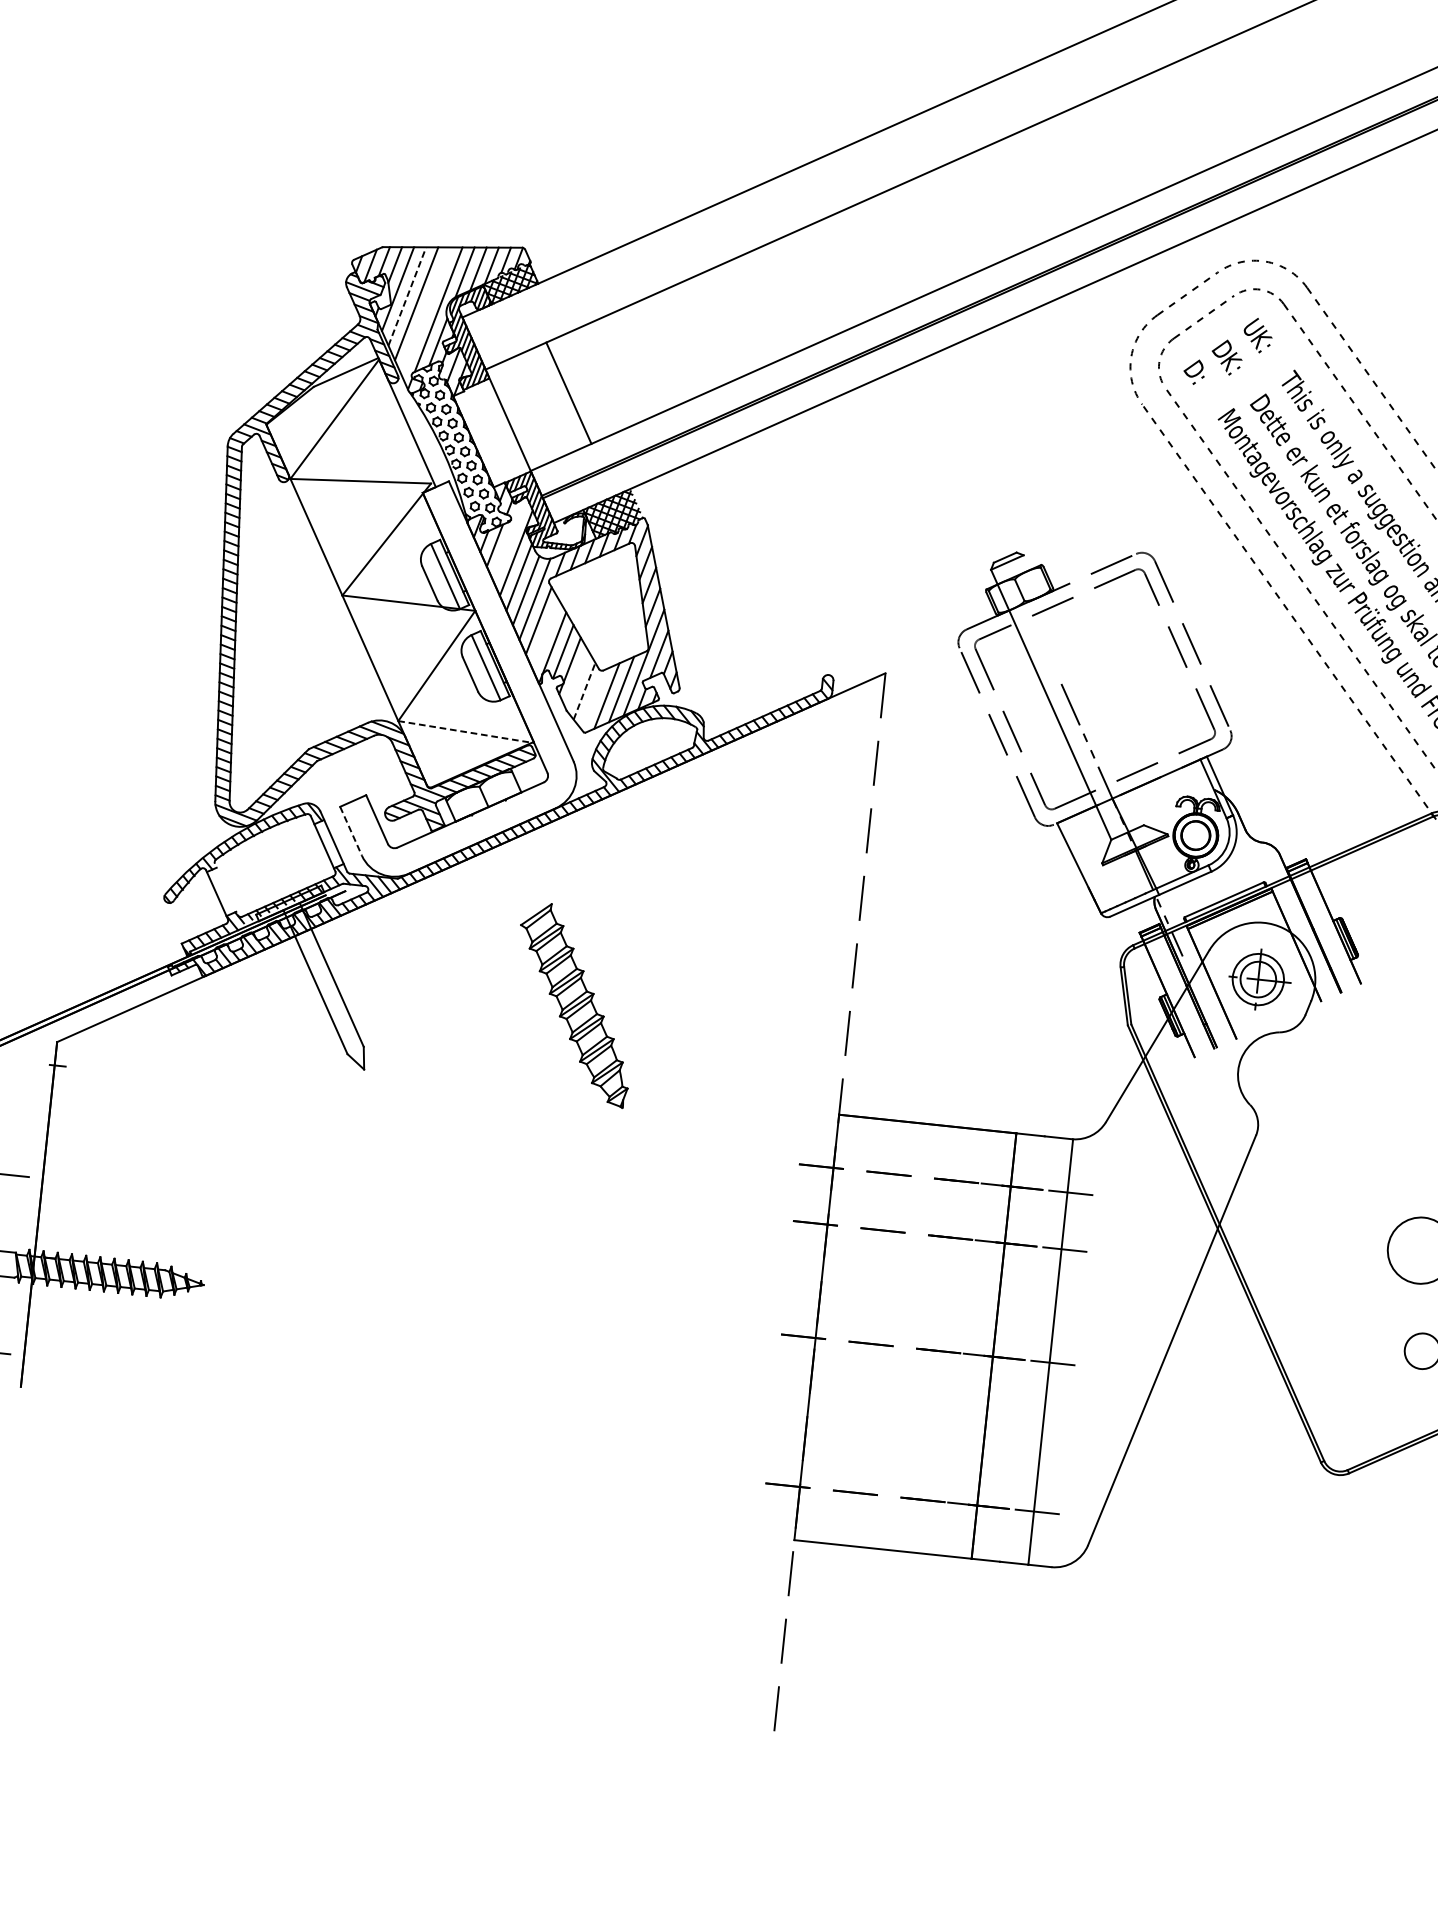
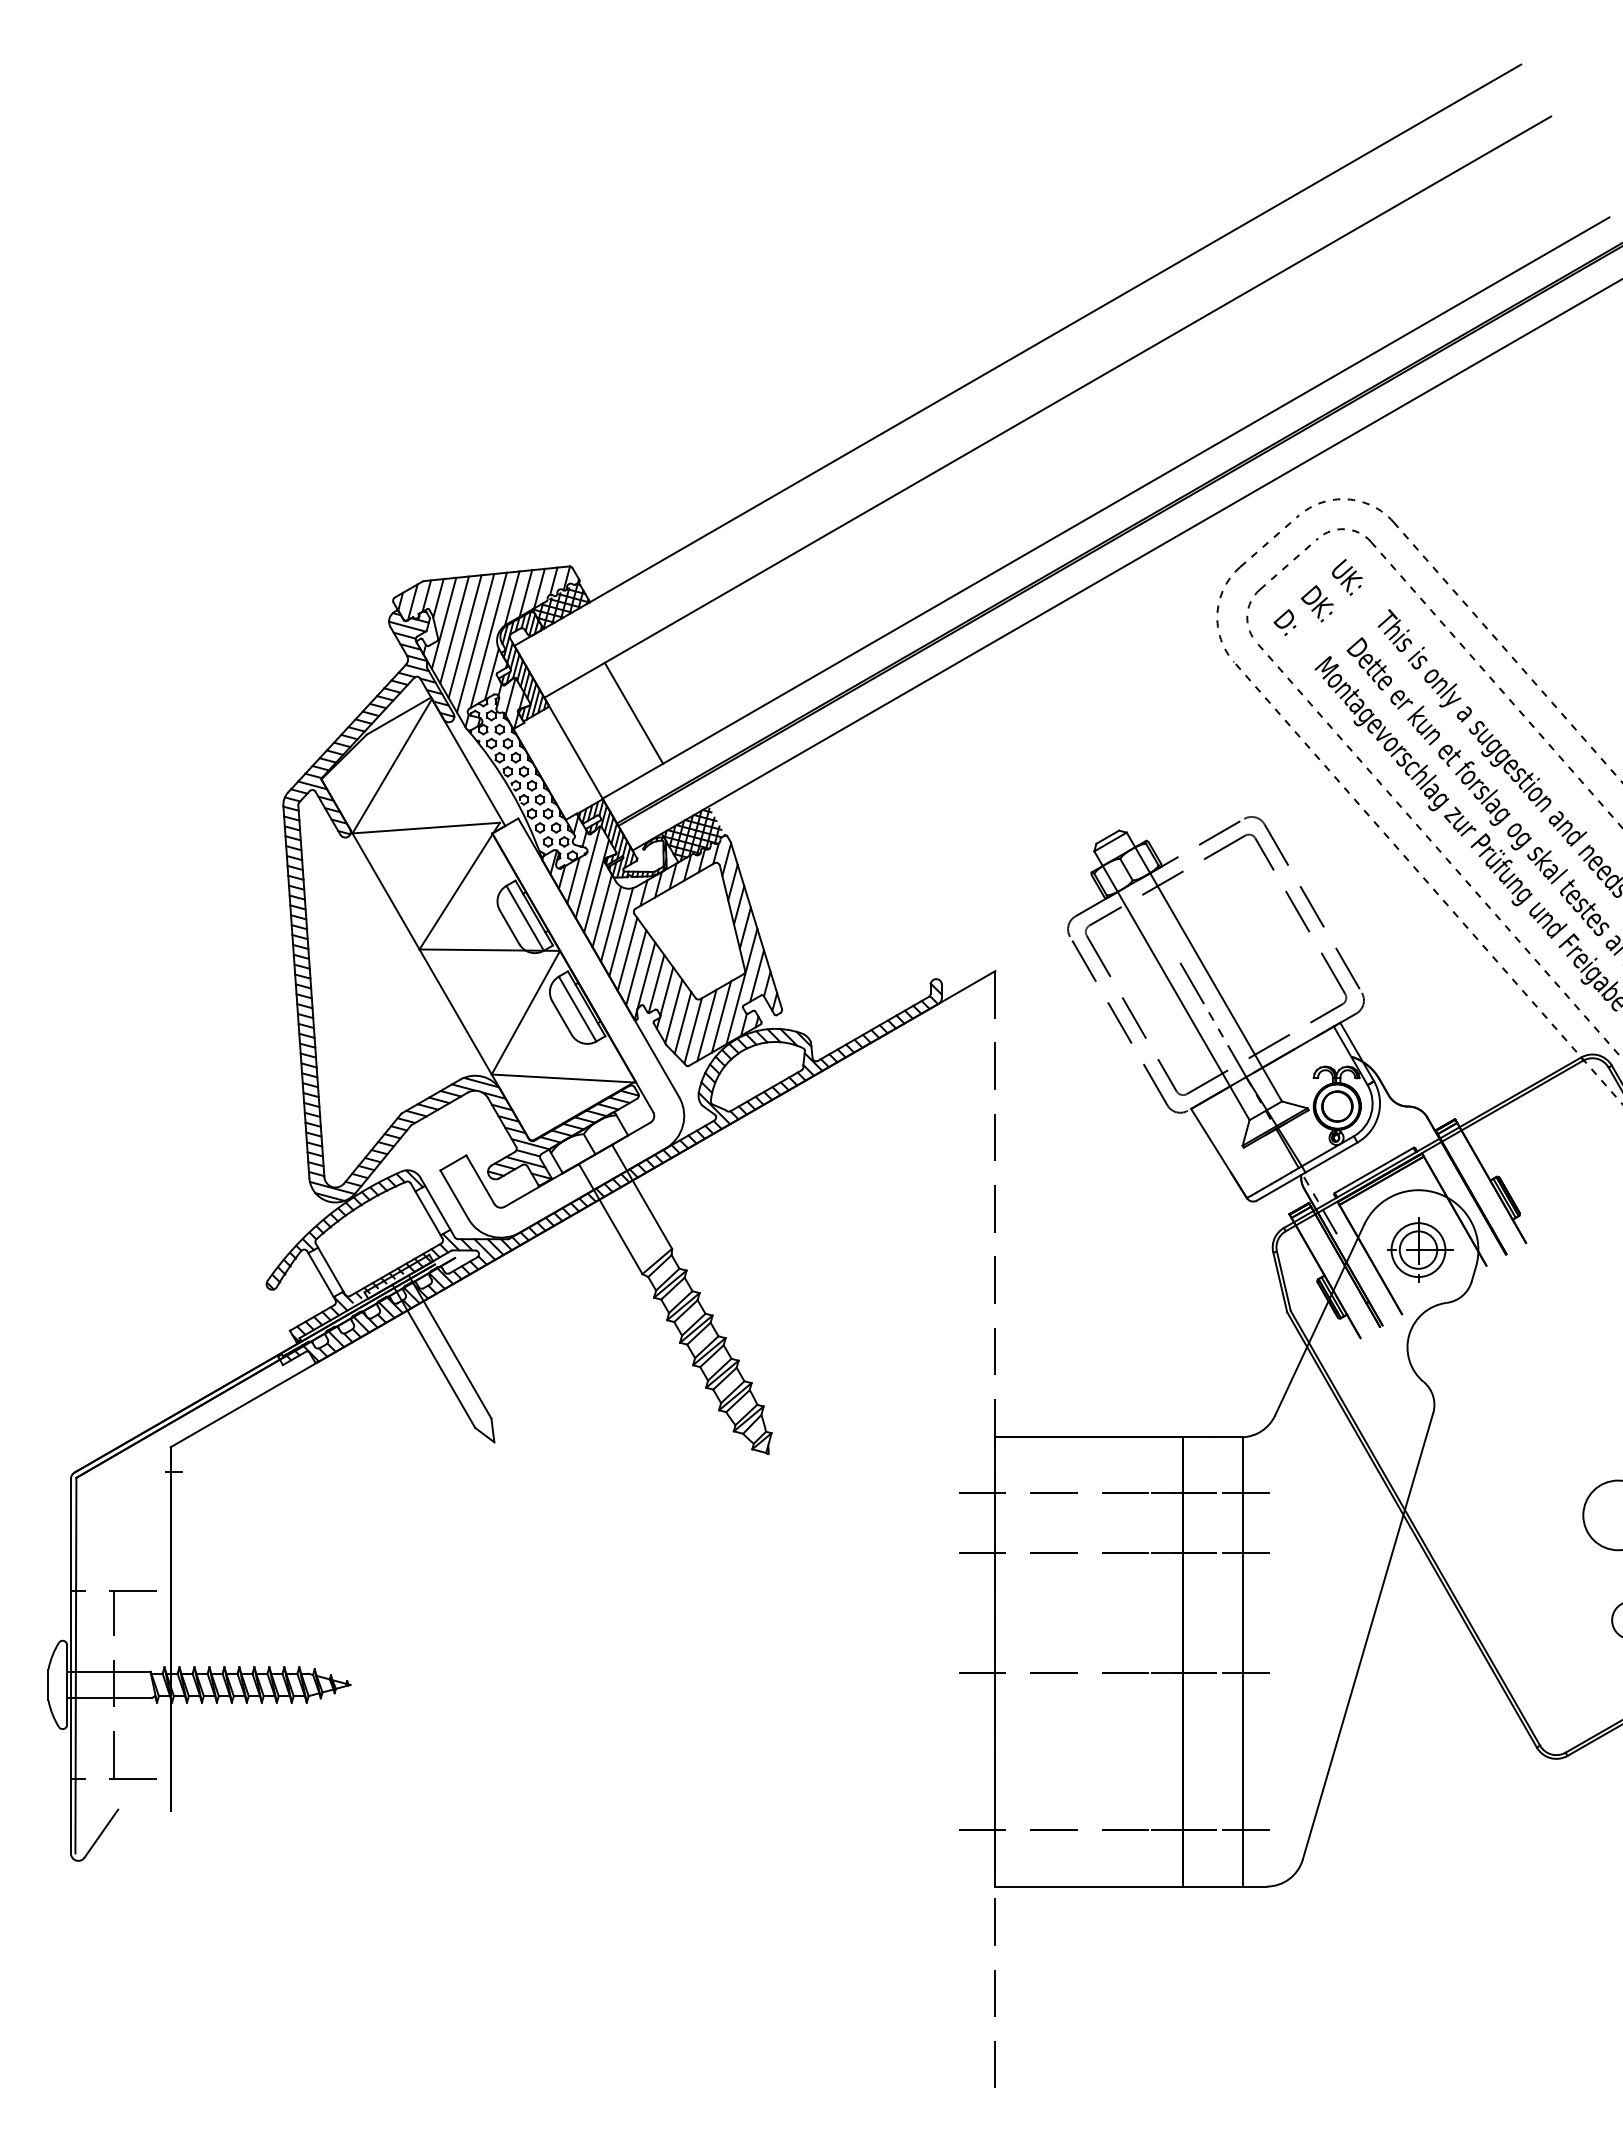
line: (407, 296) -> (454, 629), dashed -> solid
line: (425, 311) -> (475, 643), added
line: (509, 539) -> (587, 872), added
line: (546, 634) -> (636, 967), added
line: (576, 679) -> (673, 1011), added
line: (1082, 689) -> (1203, 966), added
line: (585, 690) -> (683, 1022), dashed -> solid
line: (592, 699) -> (692, 1030), added
line: (466, 732) -> (564, 1078), dashed -> solid
line: (350, 831) -> (454, 1195), dashed -> solid
line: (528, 852) -> (642, 1197), added
line: (496, 870) -> (610, 1219), added
line: (226, 888) -> (330, 1268), added

